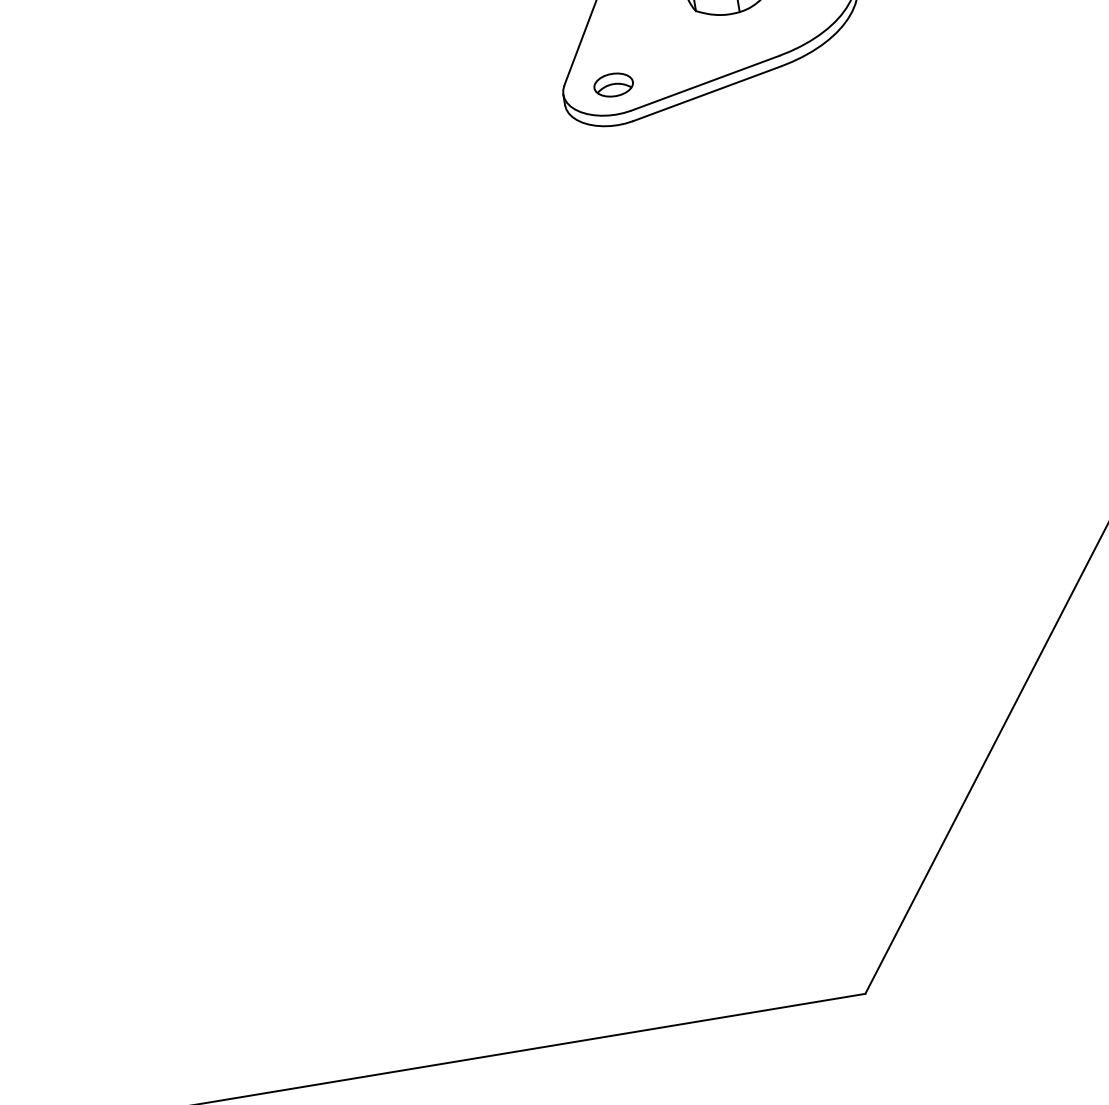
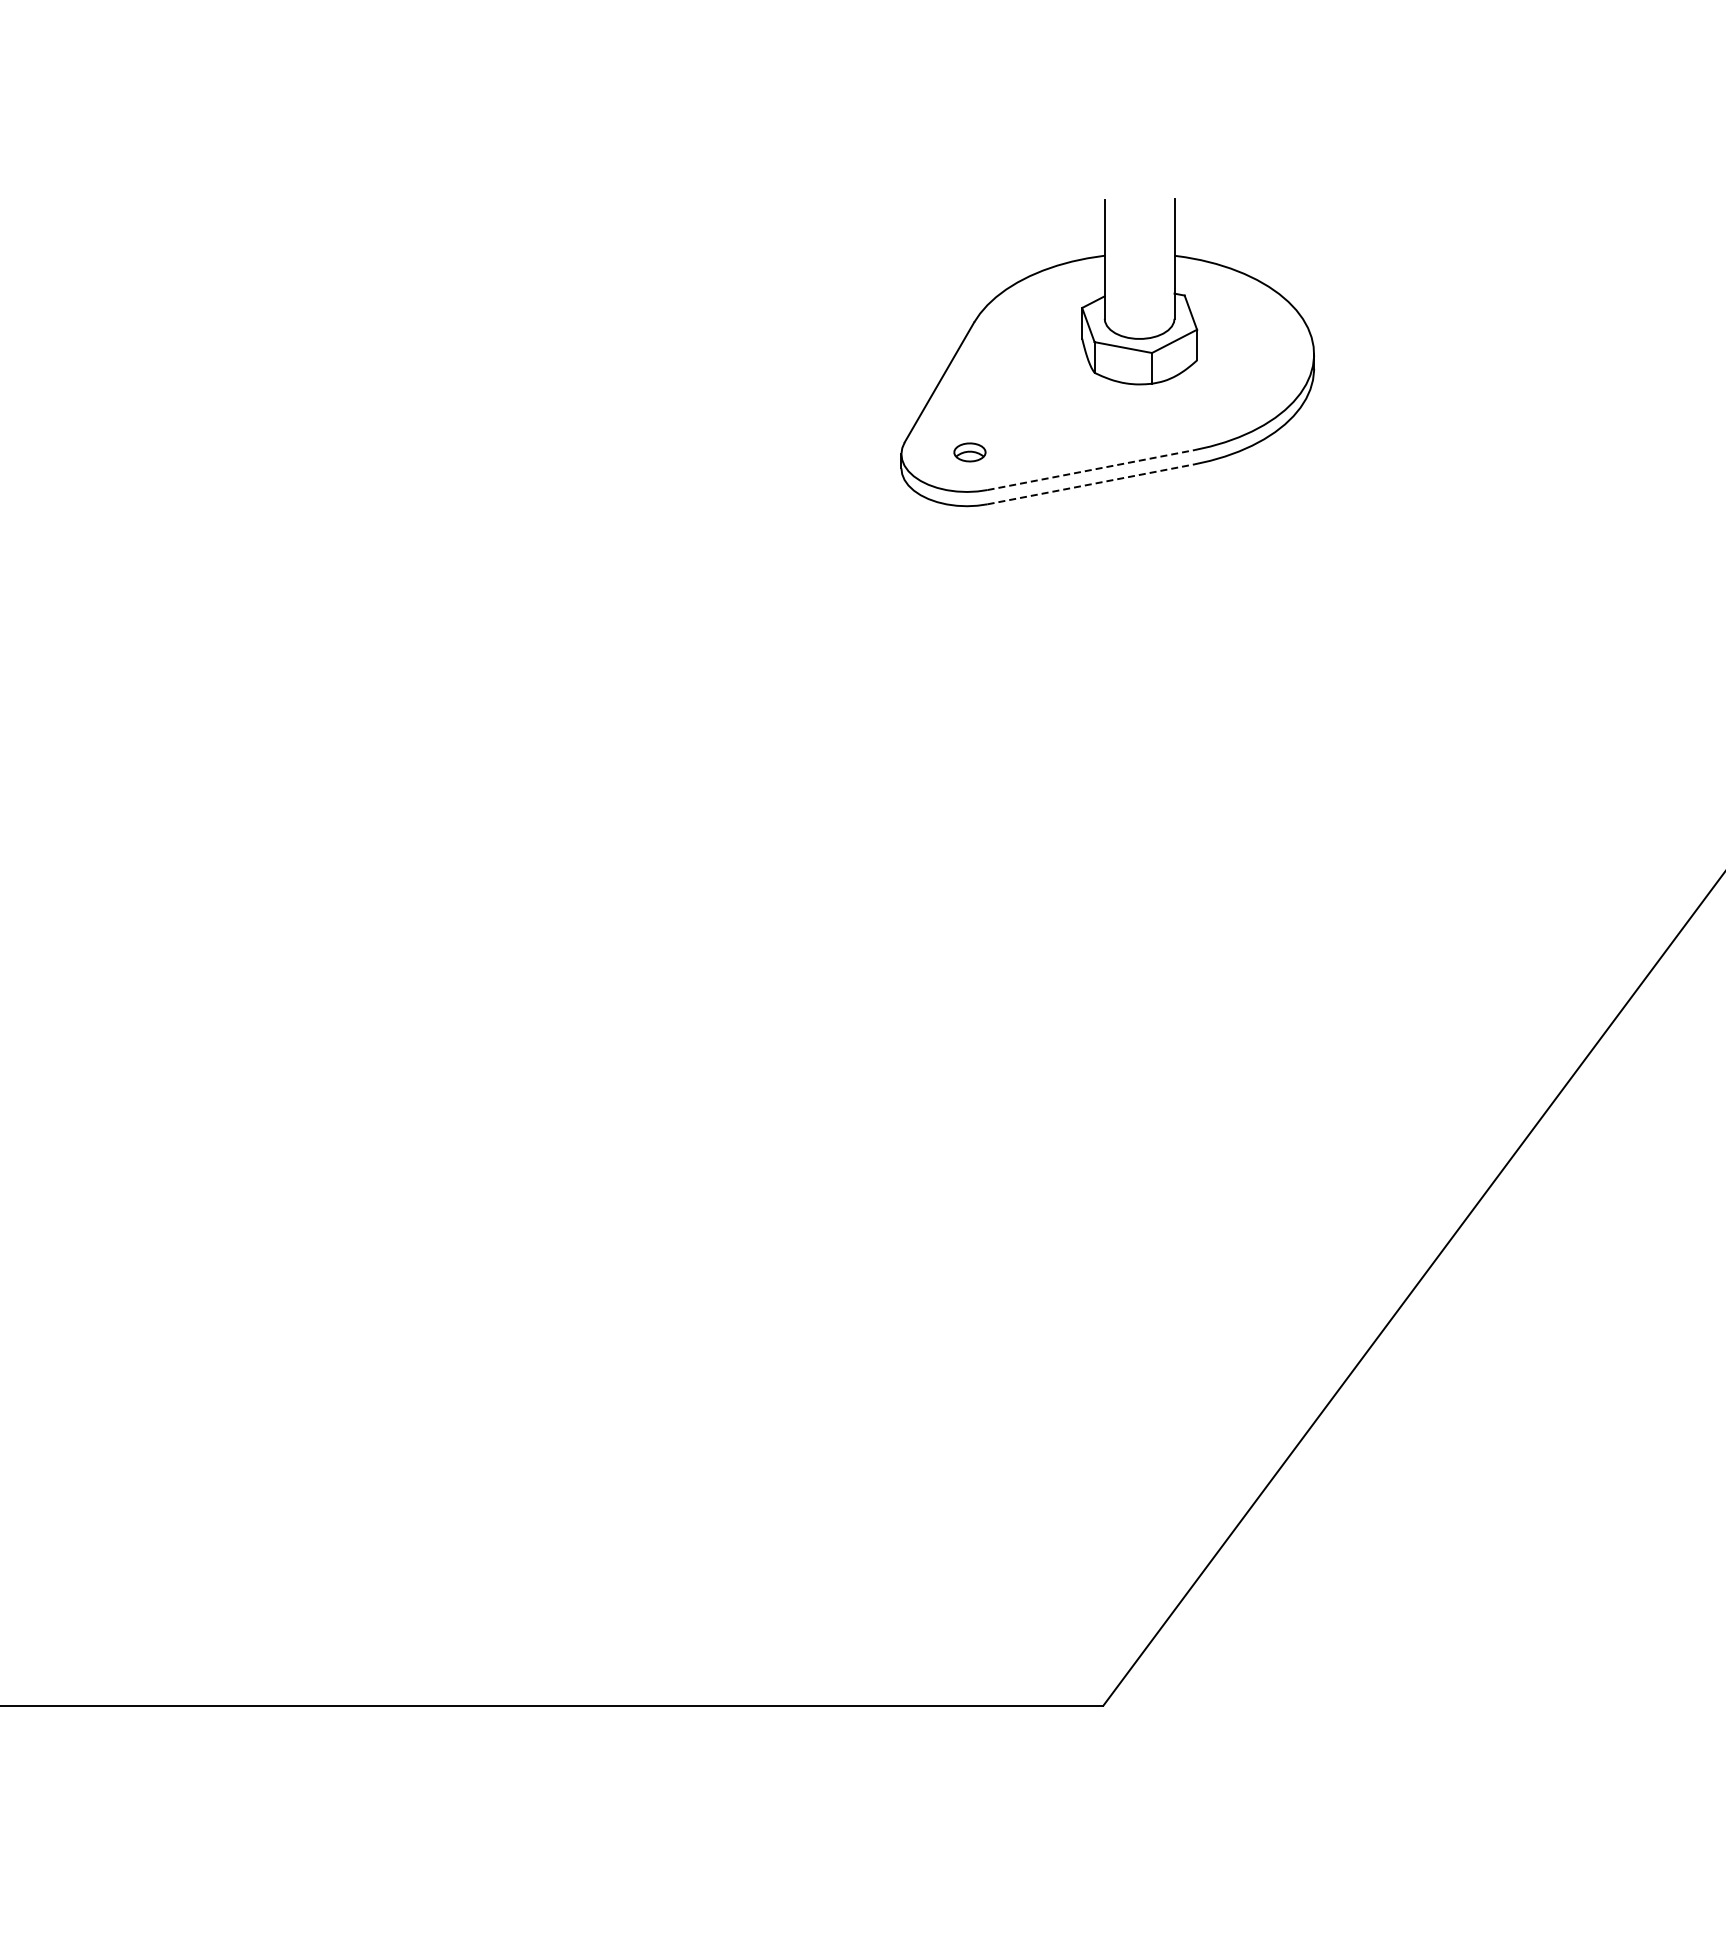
line: (705, 83) -> (1091, 470), solid -> dashed
part: (613, 85) -> (969, 452), size x0.6
line: (707, 93) -> (1091, 484), solid -> dashed

